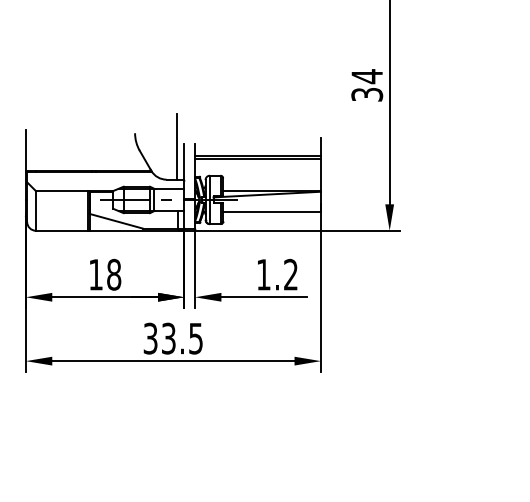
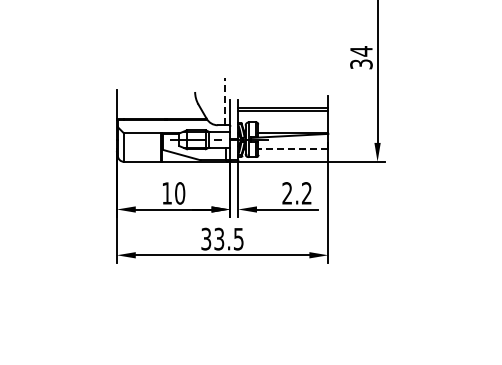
line: (177, 146) -> (225, 101), solid -> dashed
line: (270, 212) -> (292, 148), solid -> dashed
text: (114, 274) -> (180, 193), 18 -> 10
text: (262, 274) -> (286, 193), 1.2 -> 2.2

